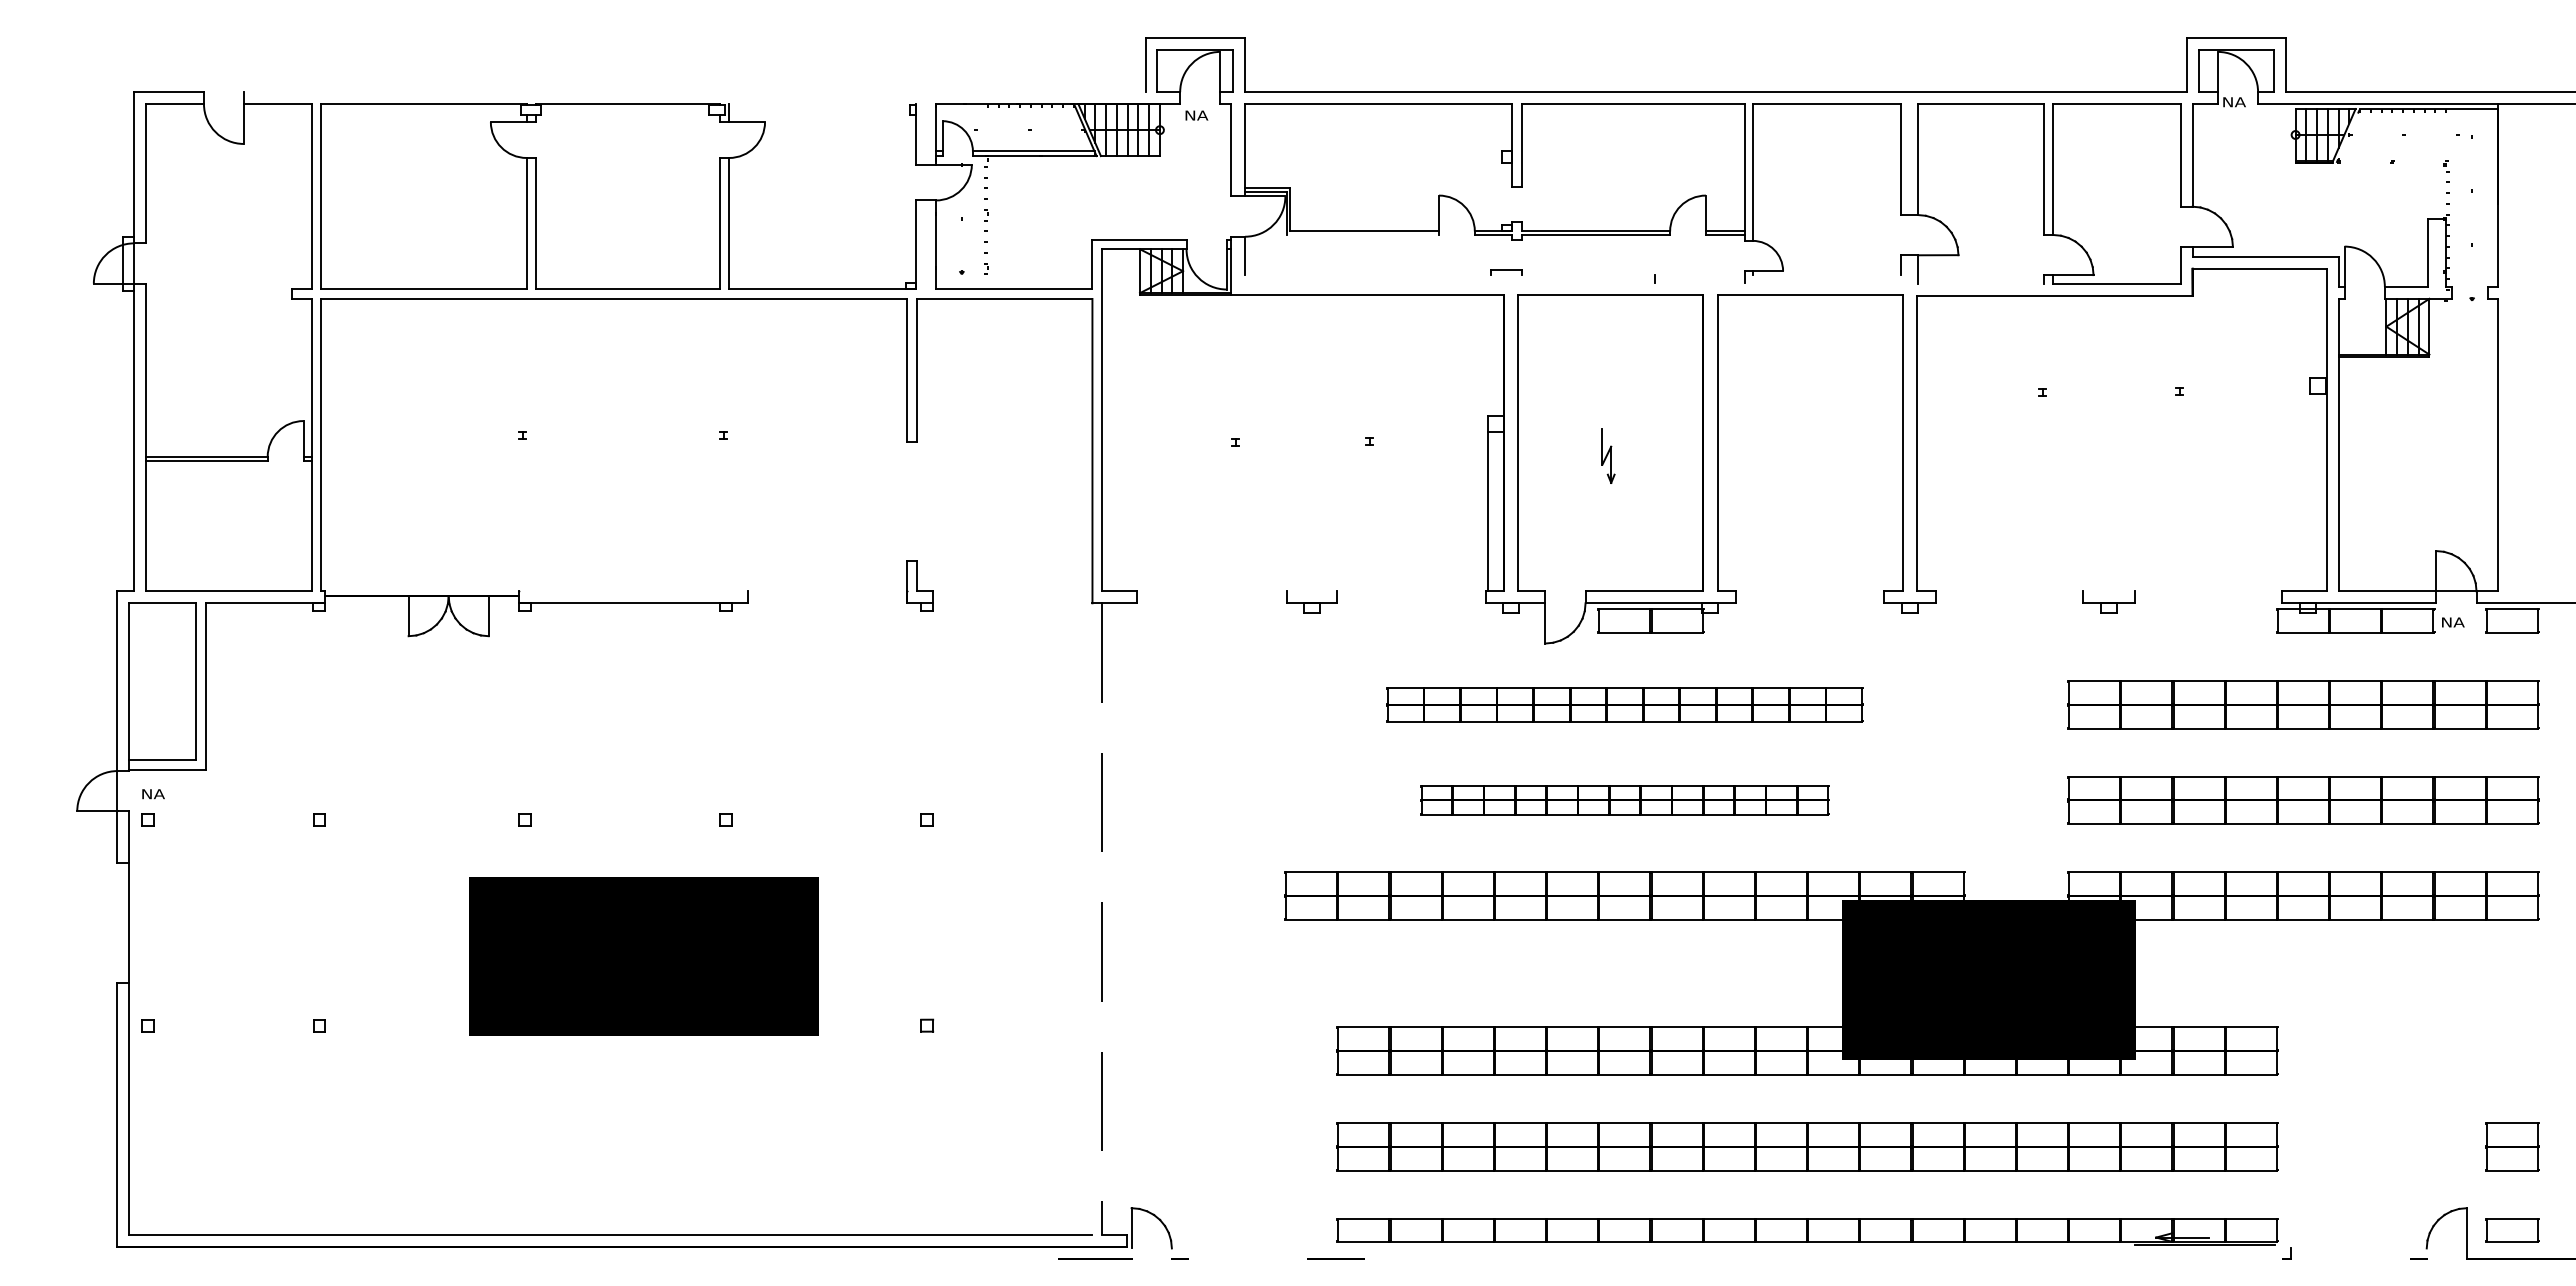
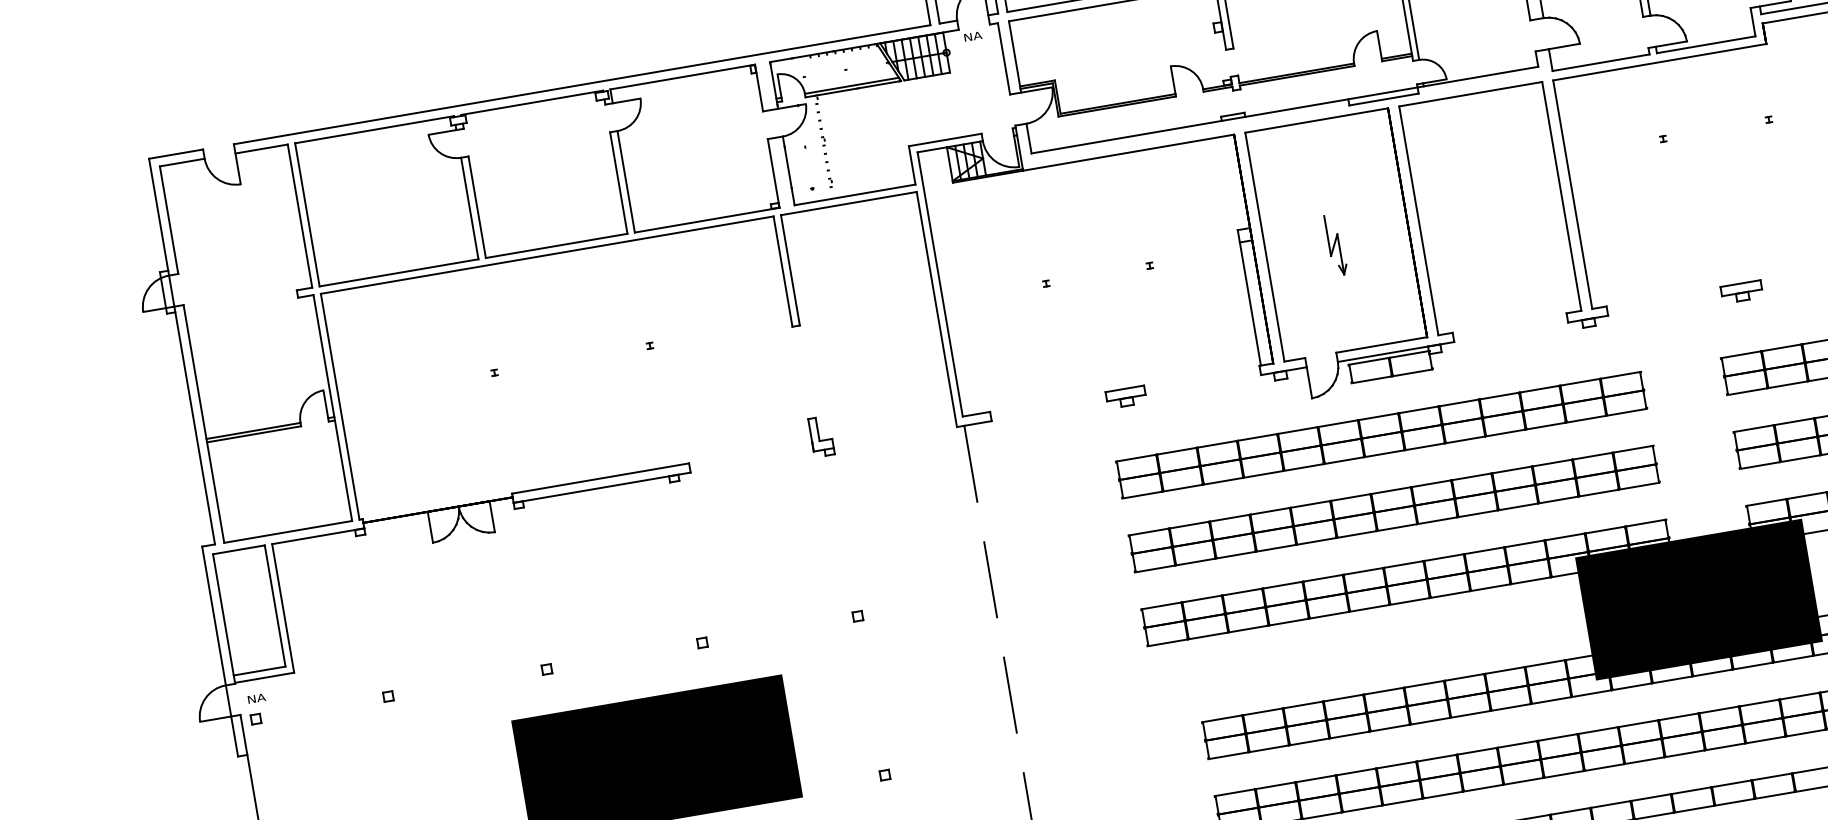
line: (694, 92) -> (582, 85), added
line: (822, 104) -> (682, 77), added
line: (1362, 234) -> (1116, 106), added
line: (1573, 275) -> (1285, 110), added
line: (1699, 283) -> (1383, 99), added
line: (1980, 283) -> (1600, 62), added
part: (1608, 455) -> (1336, 244), size x1.43
line: (632, 591) -> (600, 478), added
line: (1311, 591) -> (1124, 389), added
line: (2108, 591) -> (1740, 283), added
part: (1624, 704) -> (1381, 434), size x1.43
part: (1624, 800) -> (1393, 509), size x1.67

